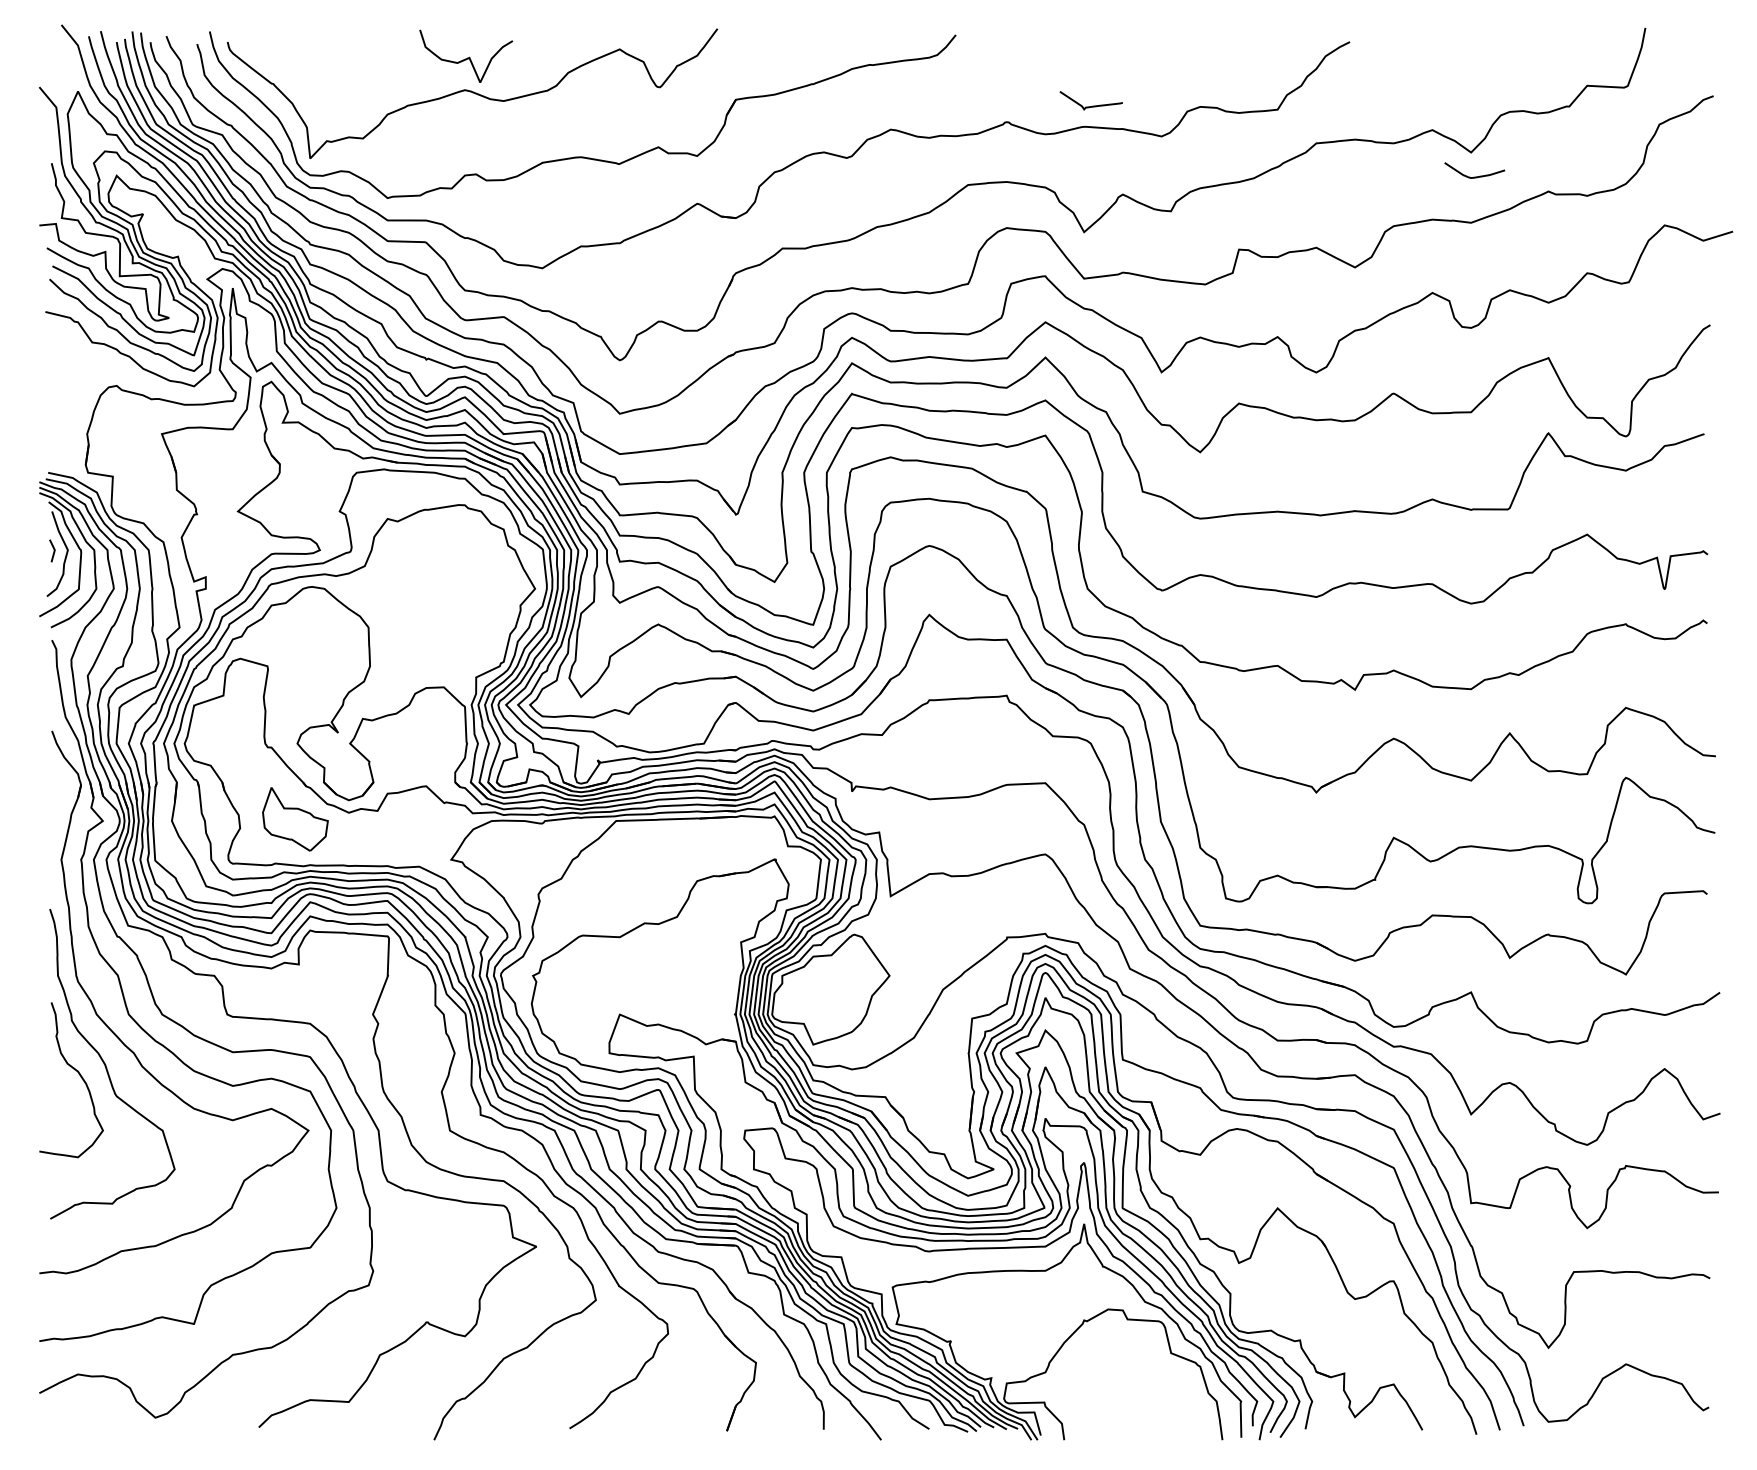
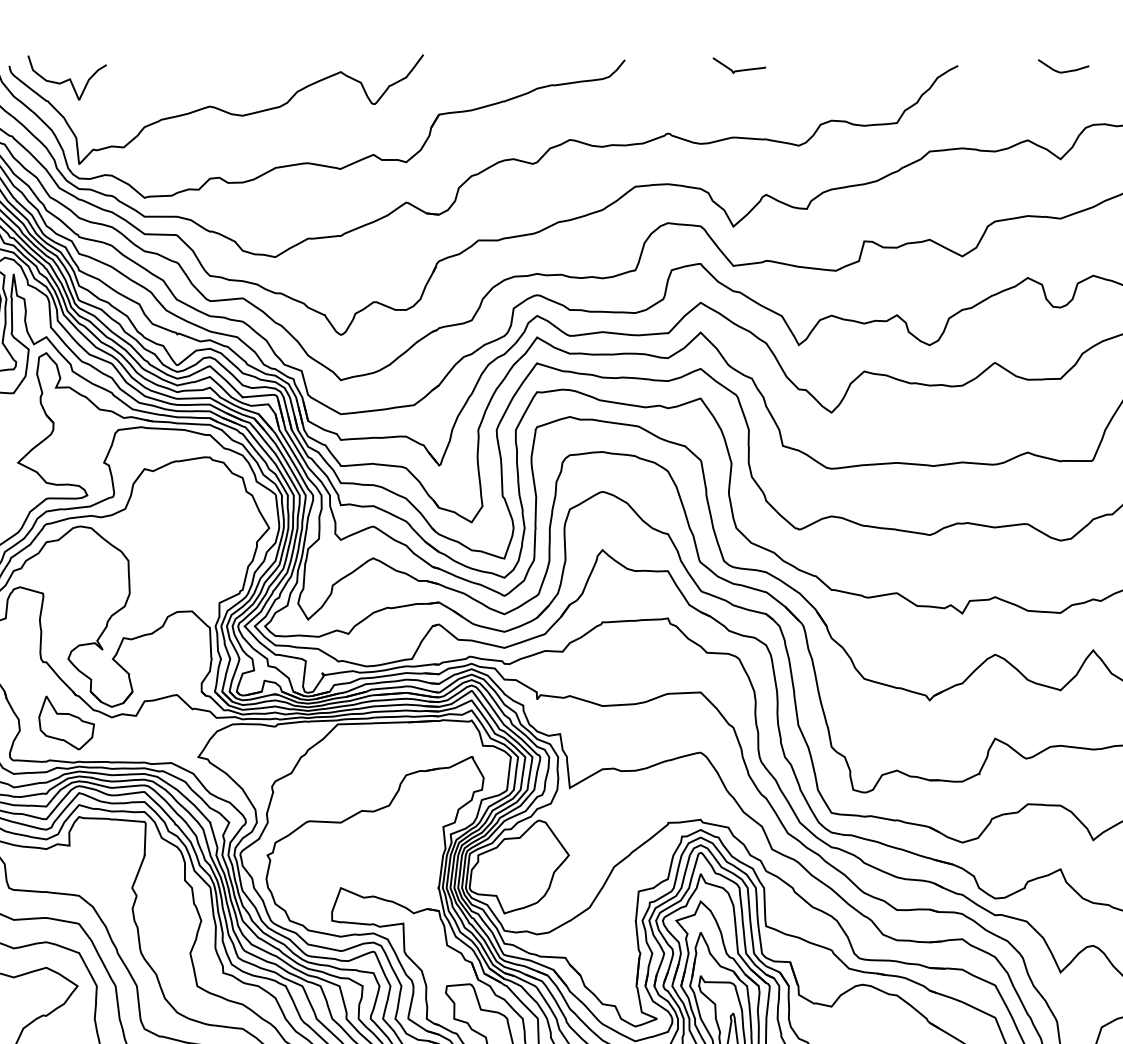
curve: (467, 57) -> (68, 78), moved
curve: (1092, 105) -> (740, 69), moved
curve: (1474, 176) -> (1063, 71), moved

